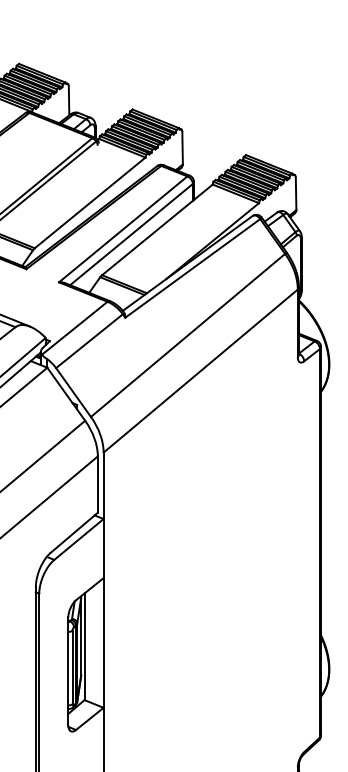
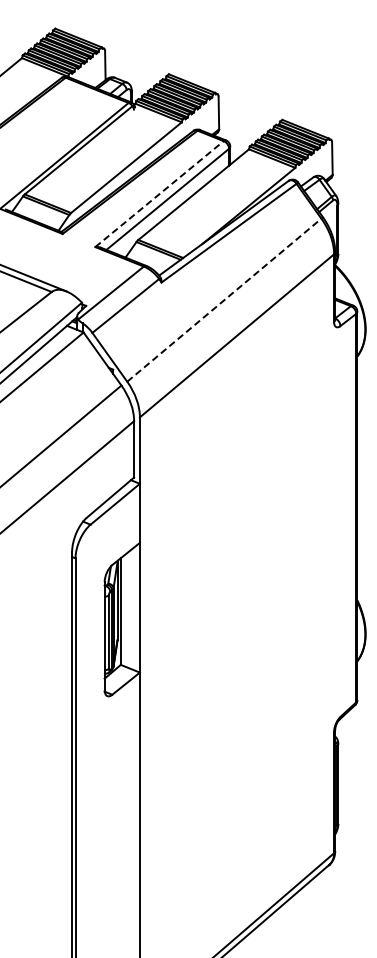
line: (123, 228) -> (159, 193), solid -> dashed
line: (188, 335) -> (224, 300), solid -> dashed

